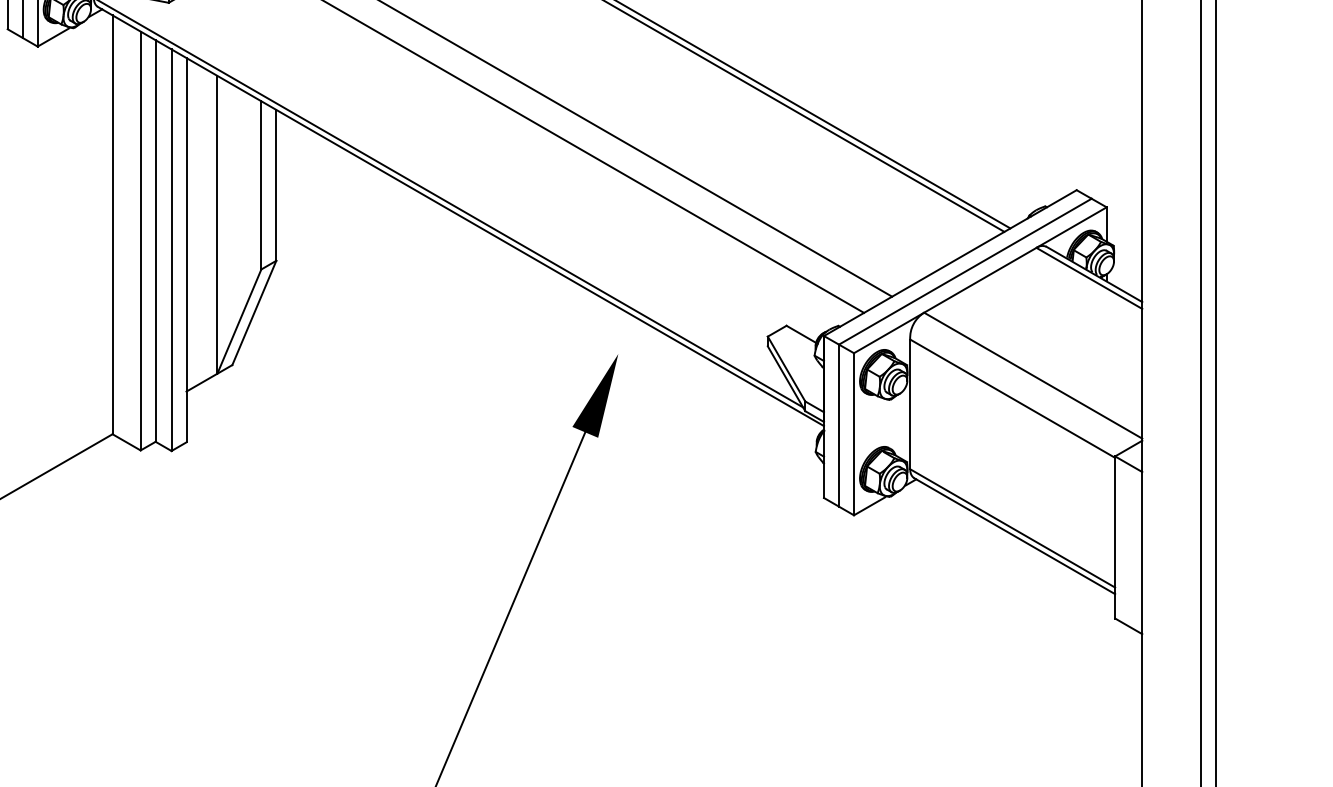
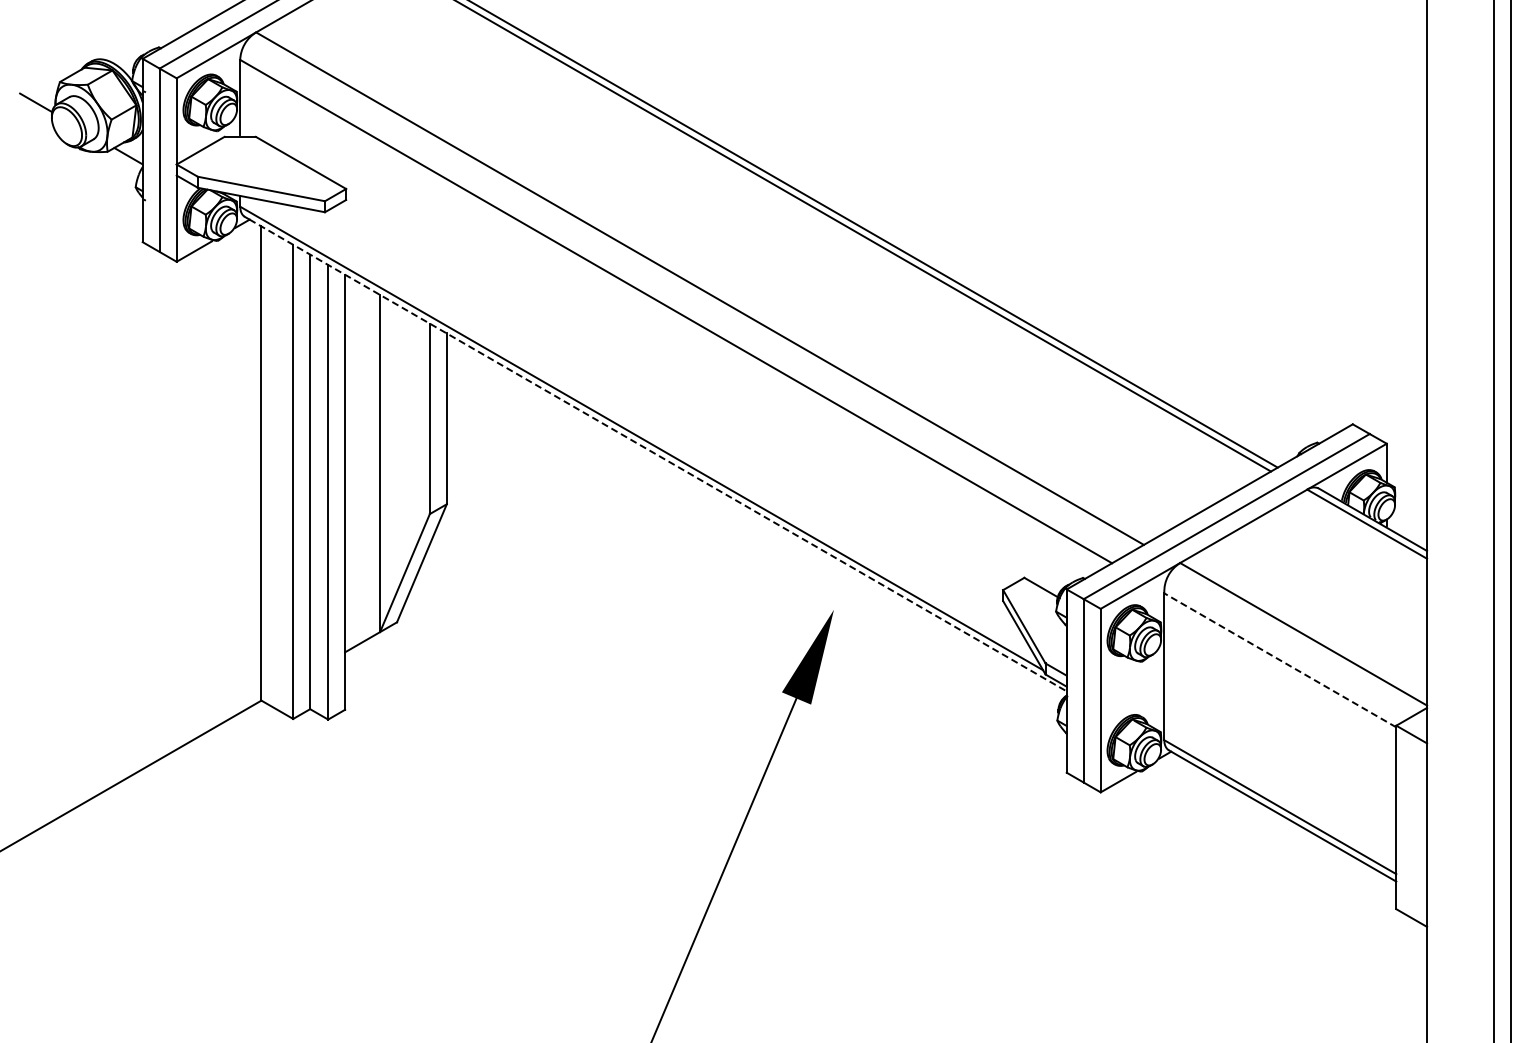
line: (463, 217) -> (658, 455), solid -> dashed
line: (1012, 398) -> (1280, 660), solid -> dashed

